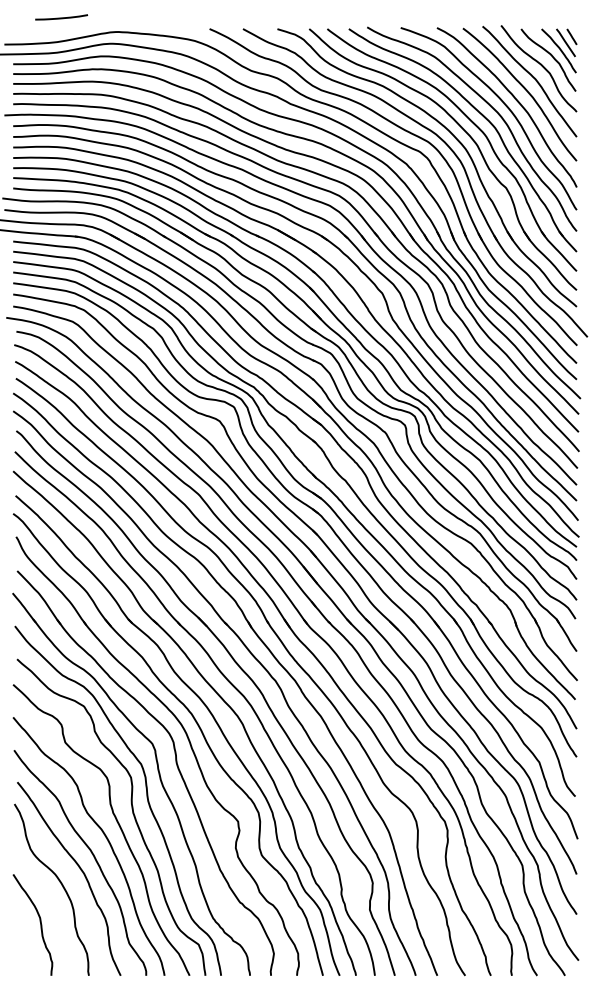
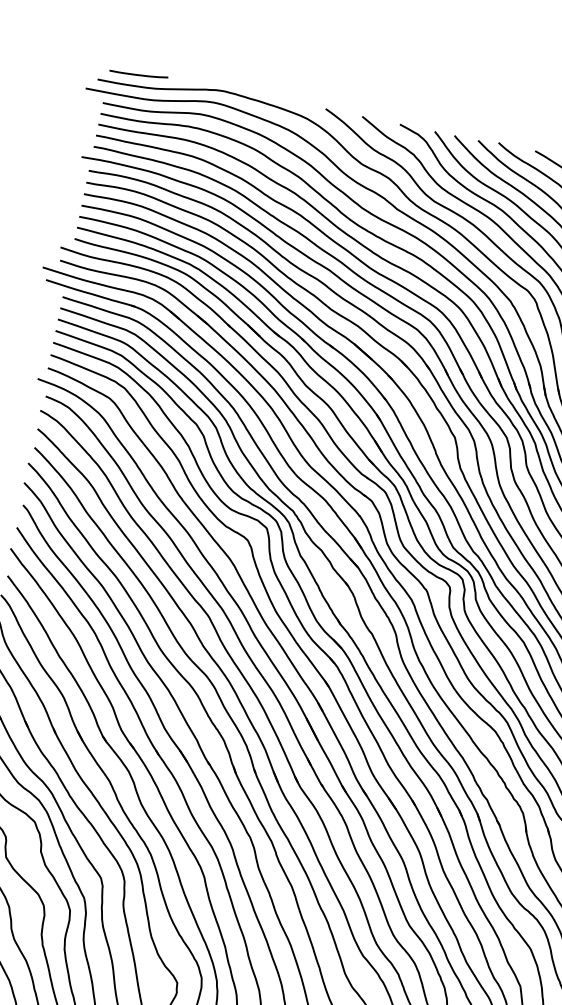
line: (61, 17) -> (138, 74), moved

